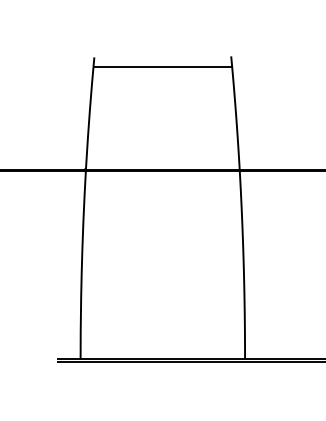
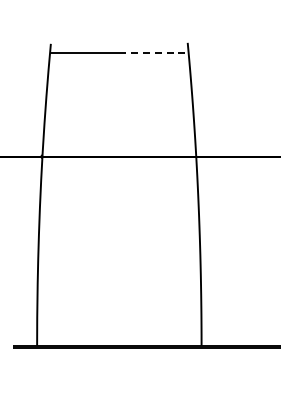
line: (197, 66) -> (154, 52), solid -> dashed

